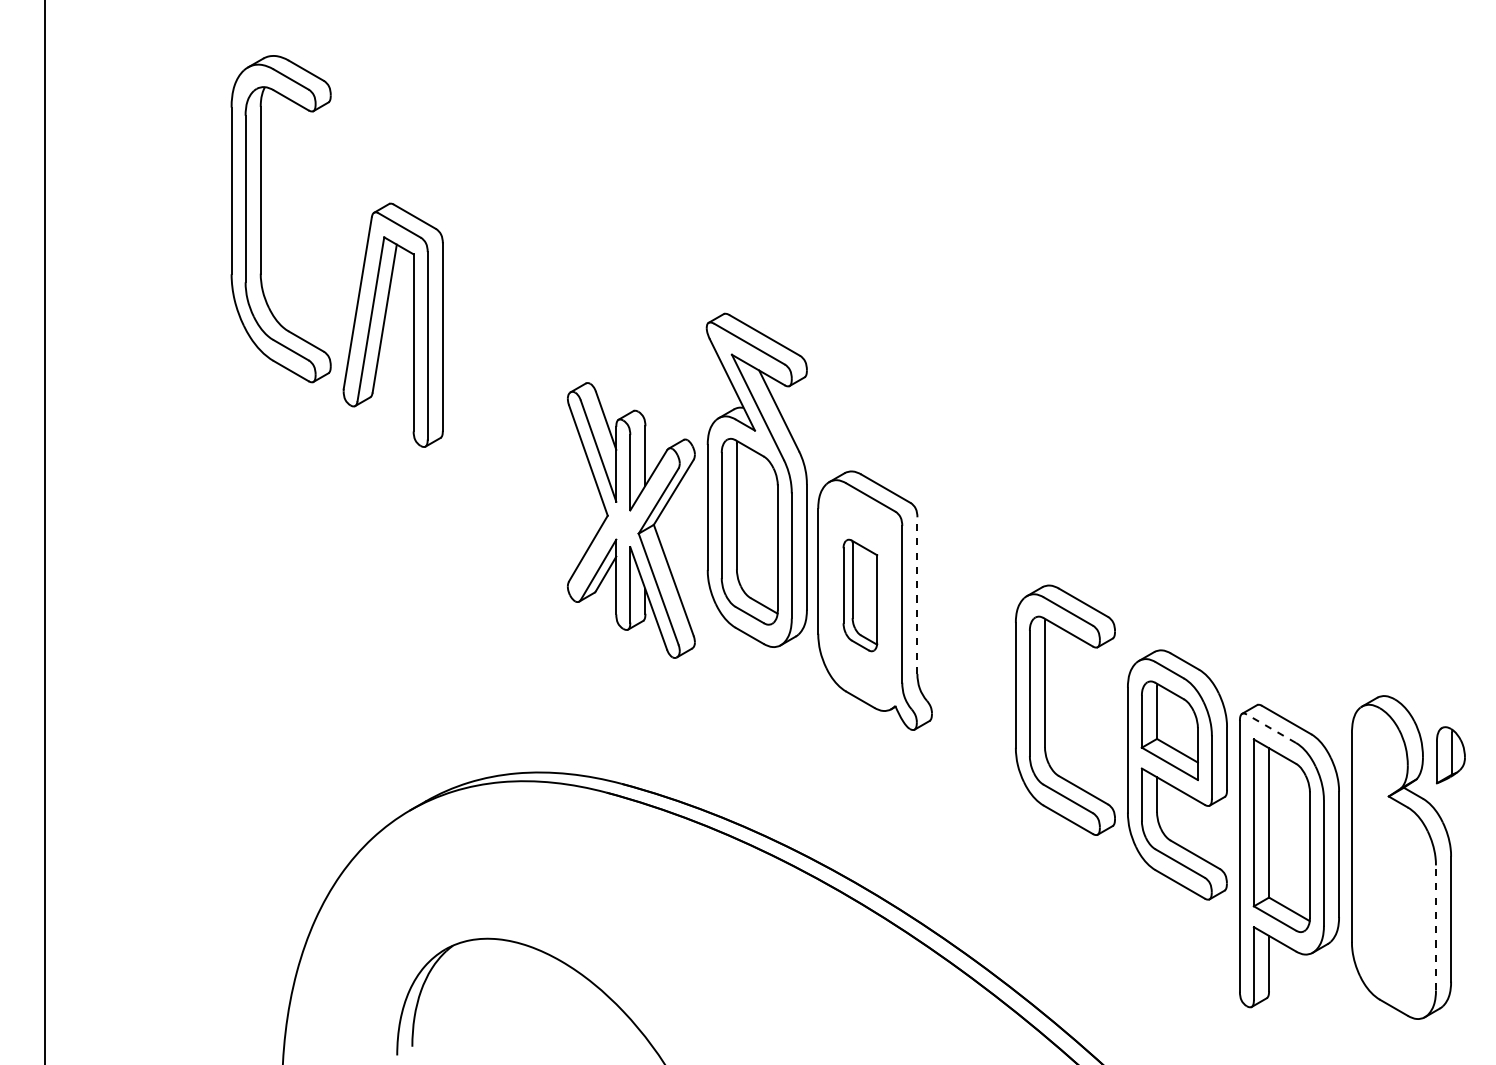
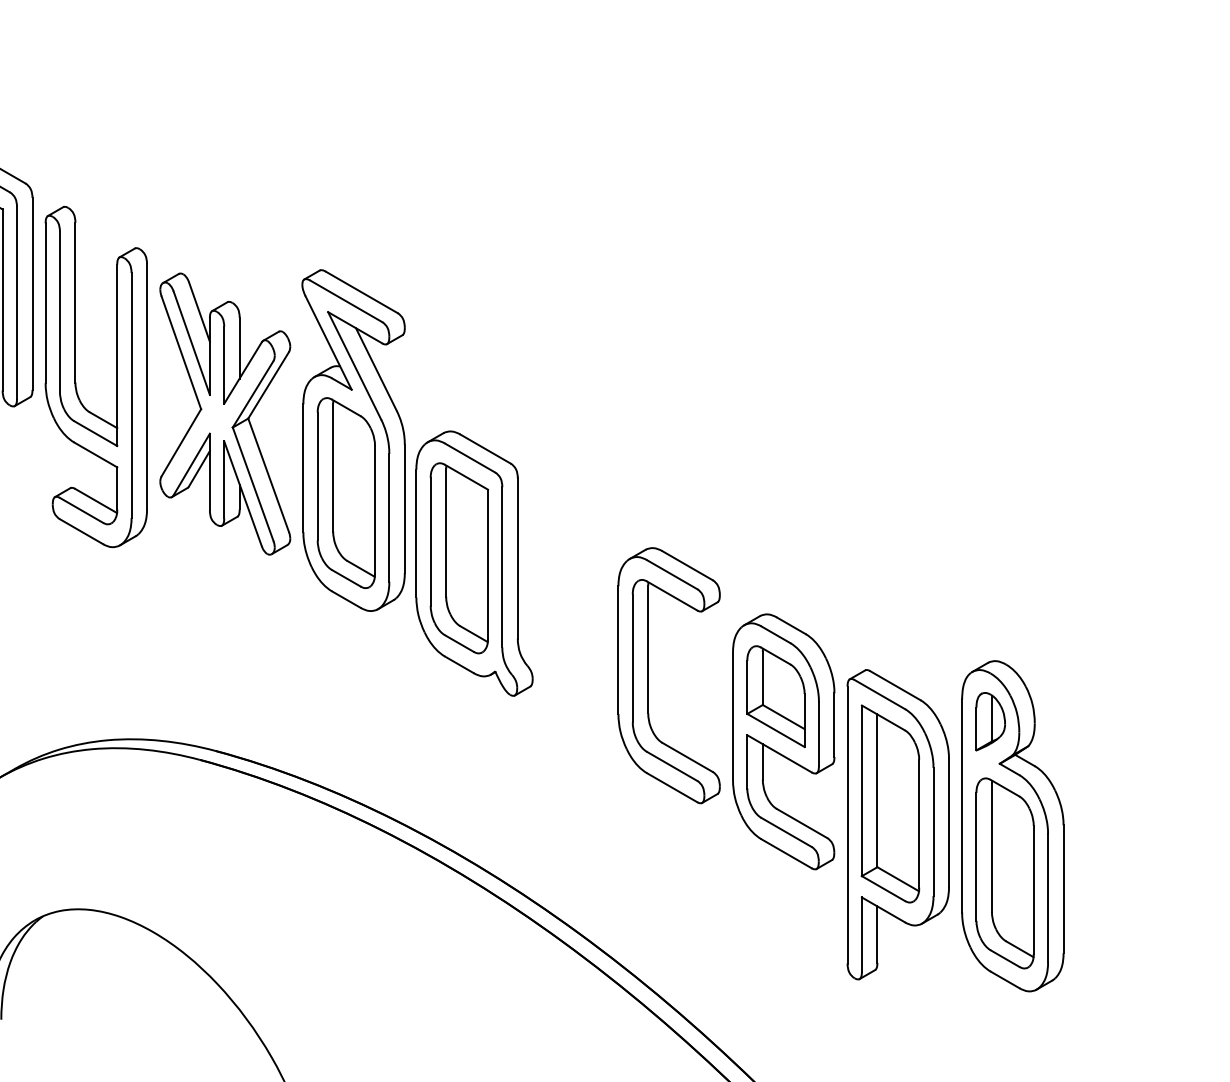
part: (485, 417) -> (76, 376), added
part: (631, 520) -> (225, 414), moved
part: (860, 595) -> (459, 558), size x1.67
line: (917, 595) -> (517, 558), dashed -> solid
line: (1271, 728) -> (879, 694), dashed -> solid
part: (1450, 755) -> (990, 721), moved
part: (1393, 903) -> (1004, 873), added
line: (1435, 927) -> (1047, 897), dashed -> solid

